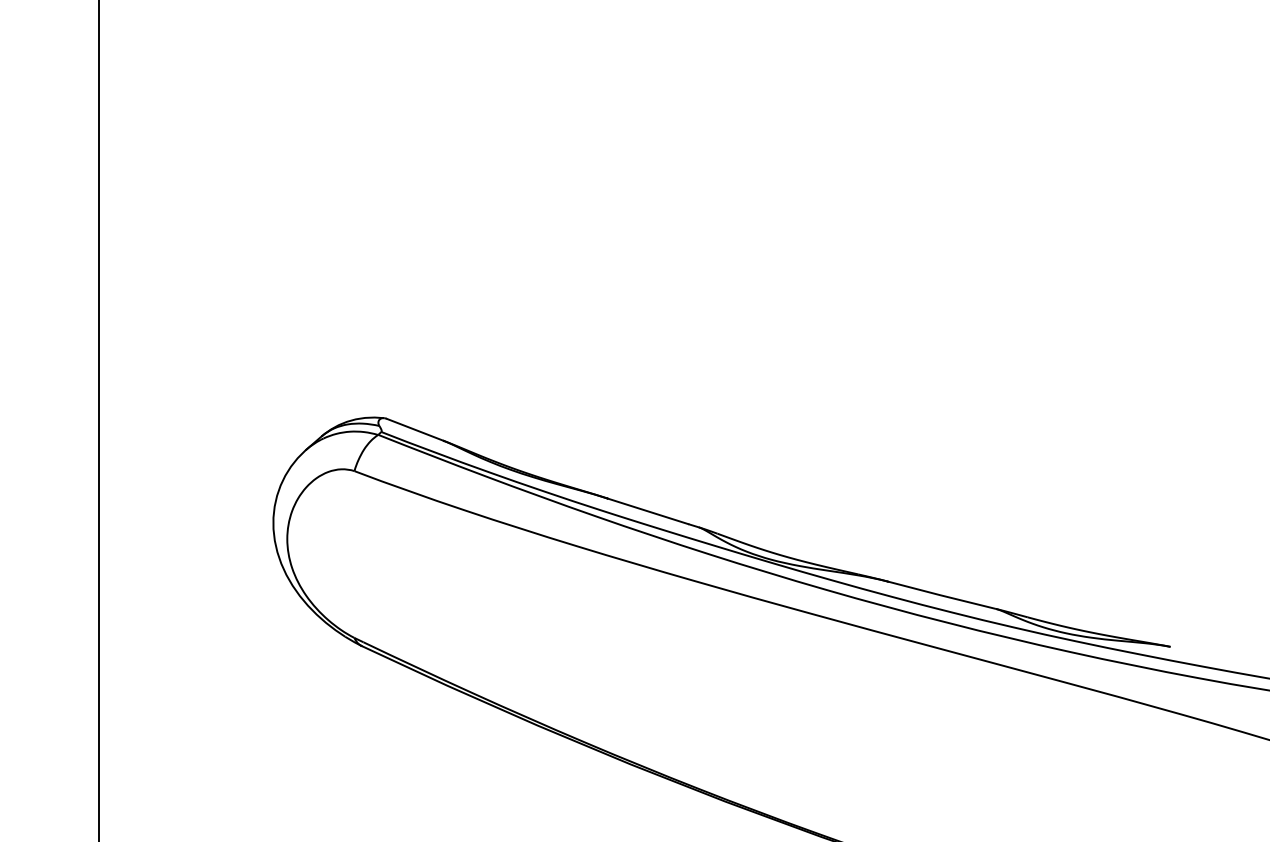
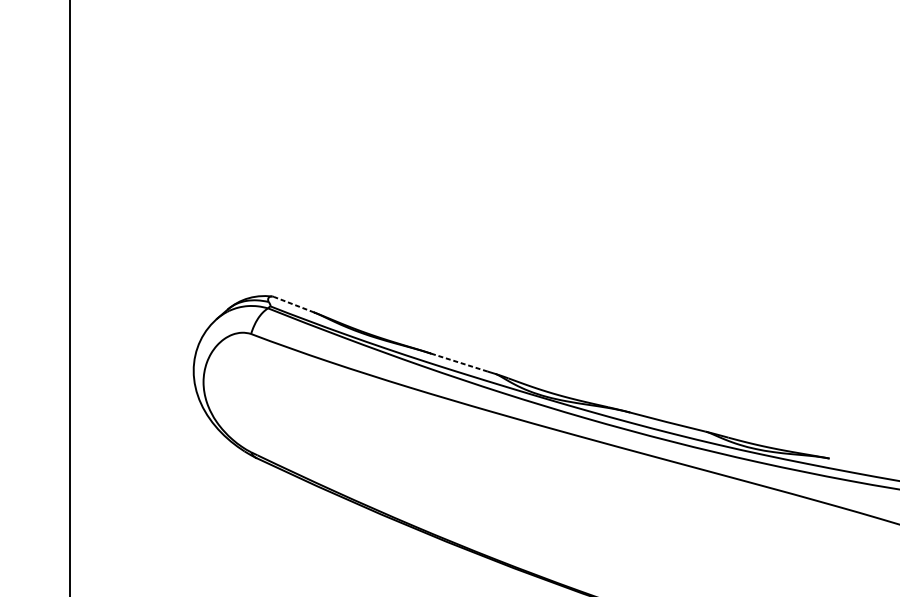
line: (414, 429) -> (293, 304), solid -> dashed
line: (647, 511) -> (458, 362), solid -> dashed

